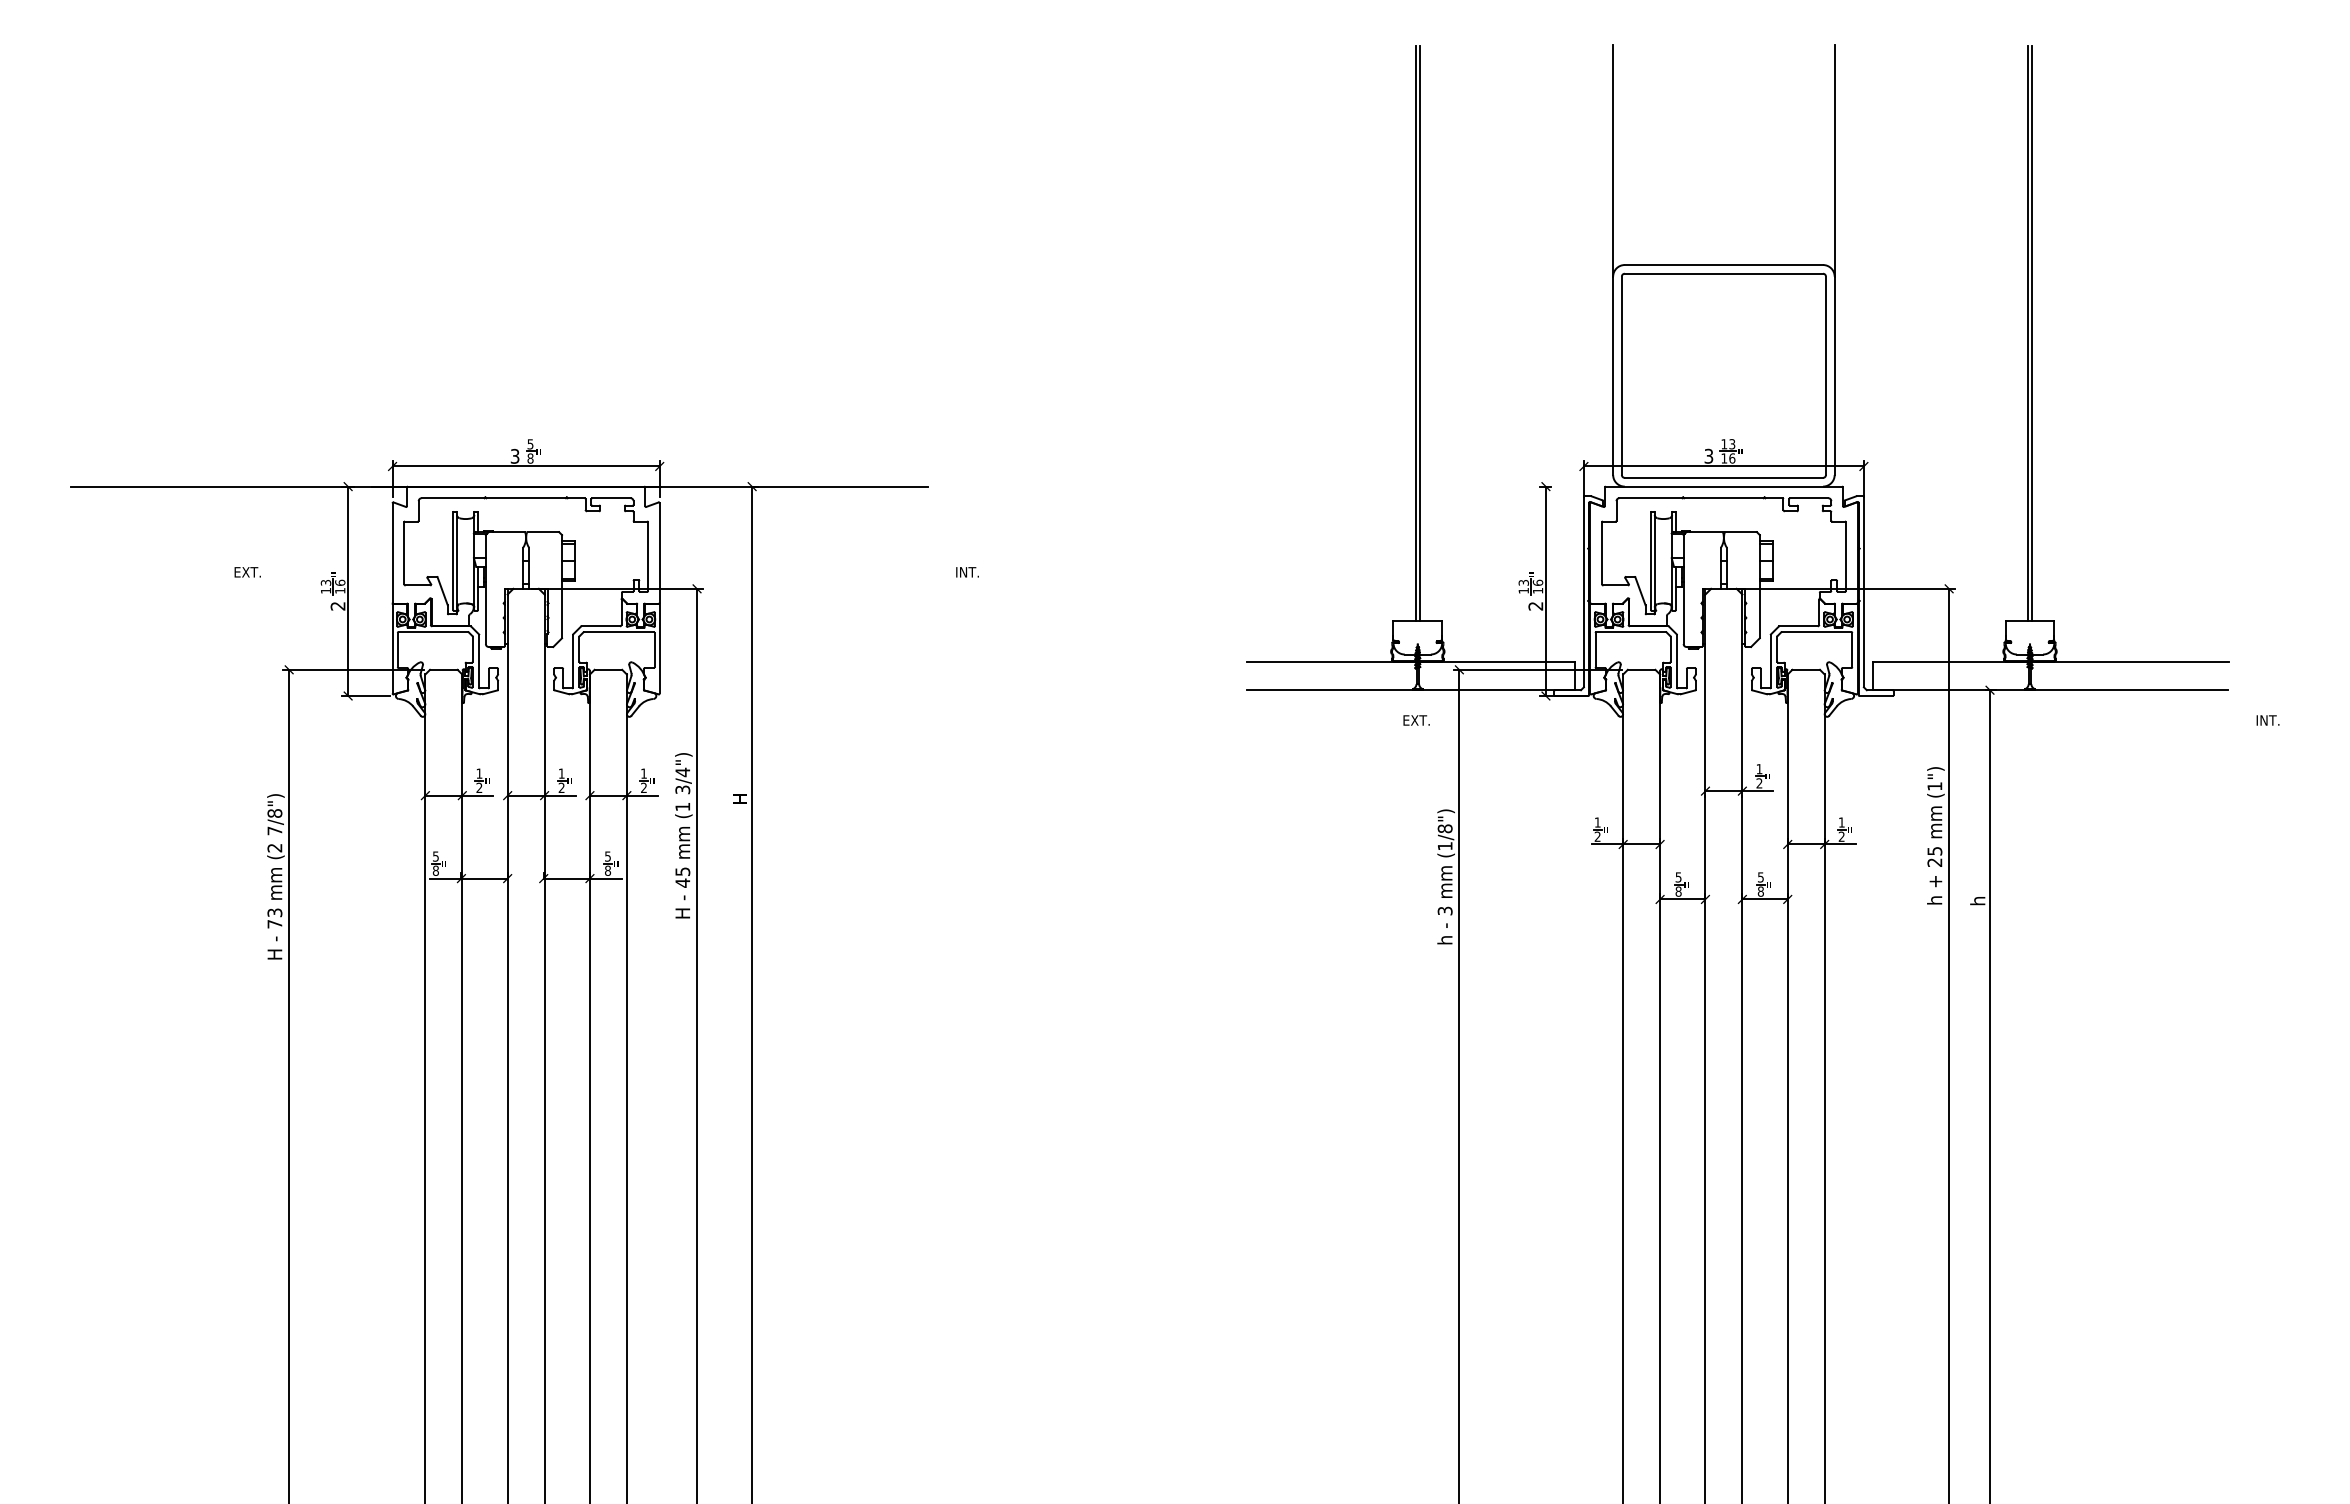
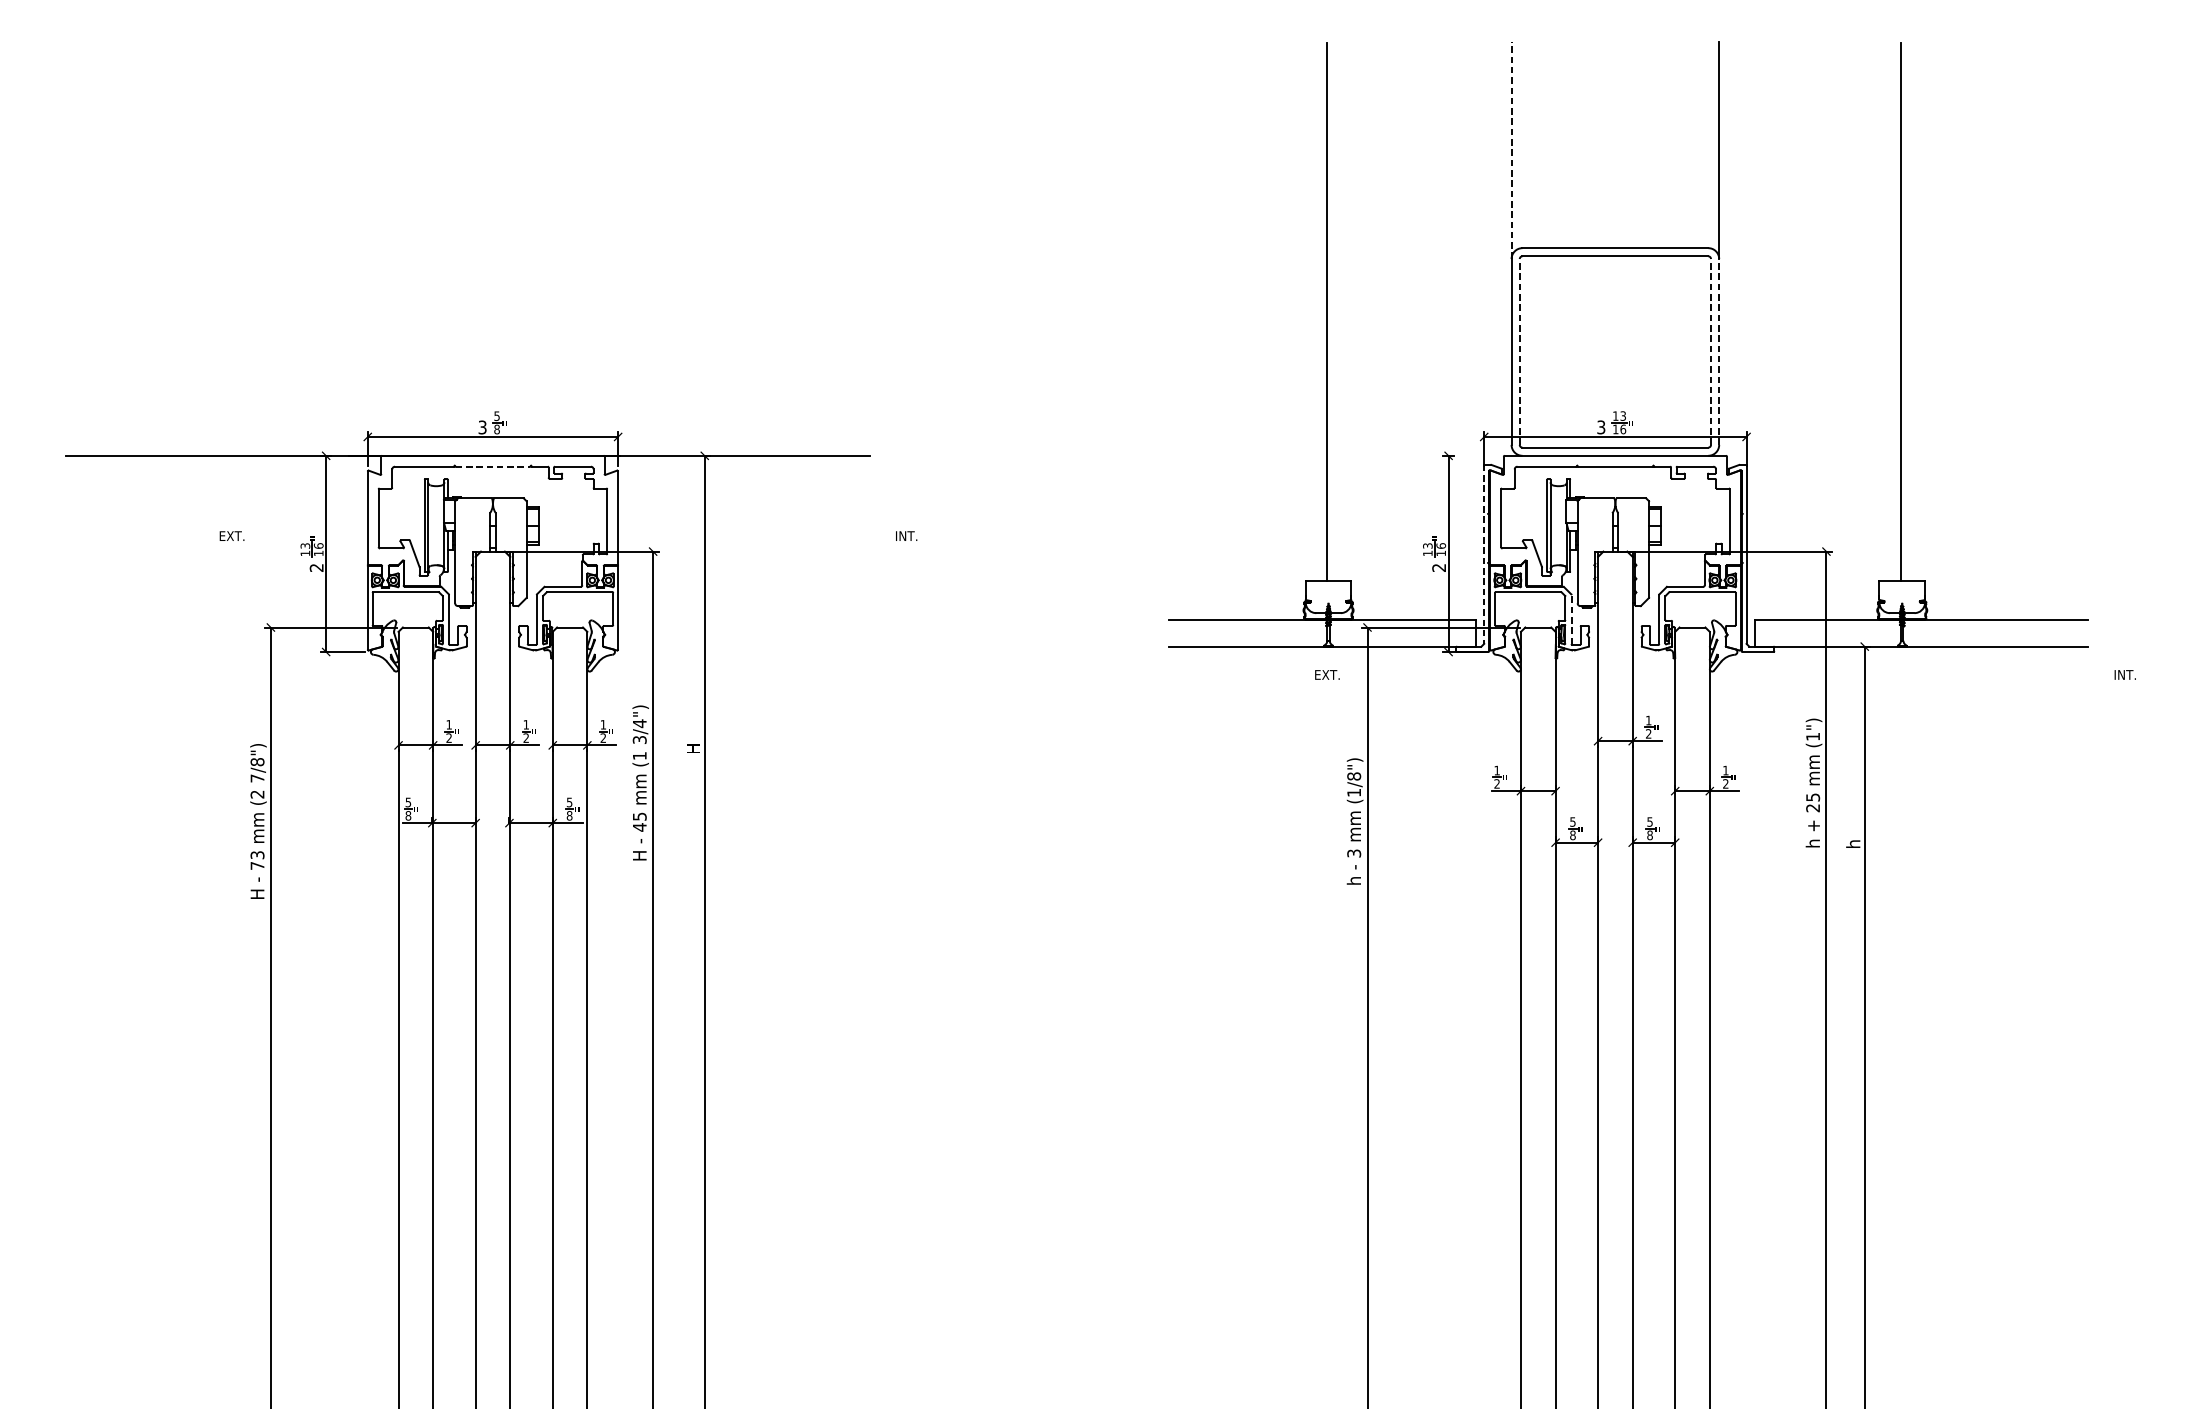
line: (1613, 160) -> (1511, 150), solid -> dashed
line: (1419, 333) -> (1330, 312), removed
line: (2031, 333) -> (1903, 312), removed
line: (1621, 375) -> (1519, 351), solid -> dashed
line: (1825, 375) -> (1710, 351), solid -> dashed
line: (1834, 375) -> (1719, 351), solid -> dashed
line: (526, 498) -> (493, 466), solid -> dashed
line: (1583, 591) -> (1483, 554), solid -> dashed
line: (1677, 660) -> (1571, 618), solid -> dashed

